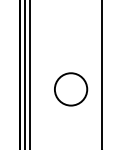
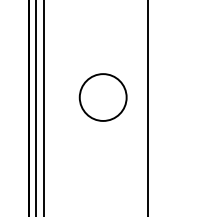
circle: (71, 89) -> (103, 97), moved

